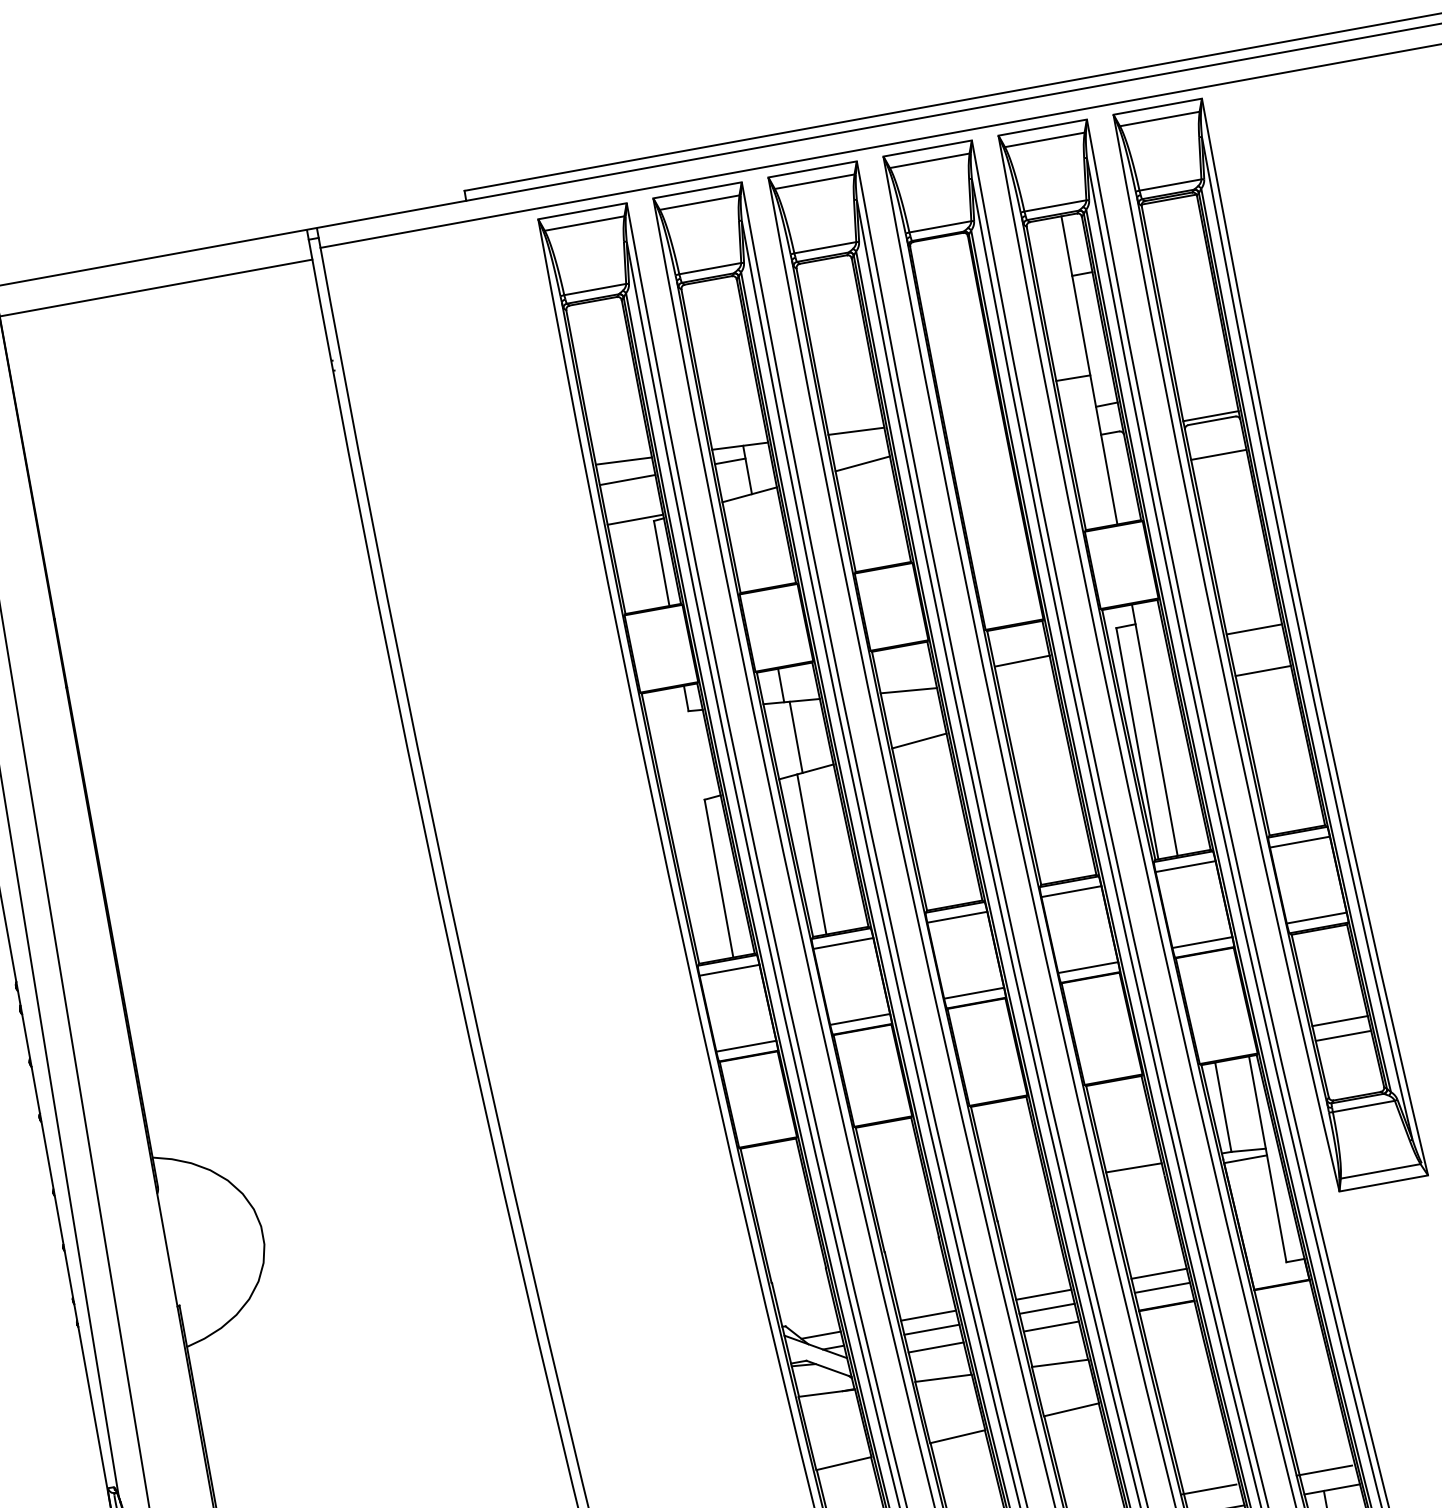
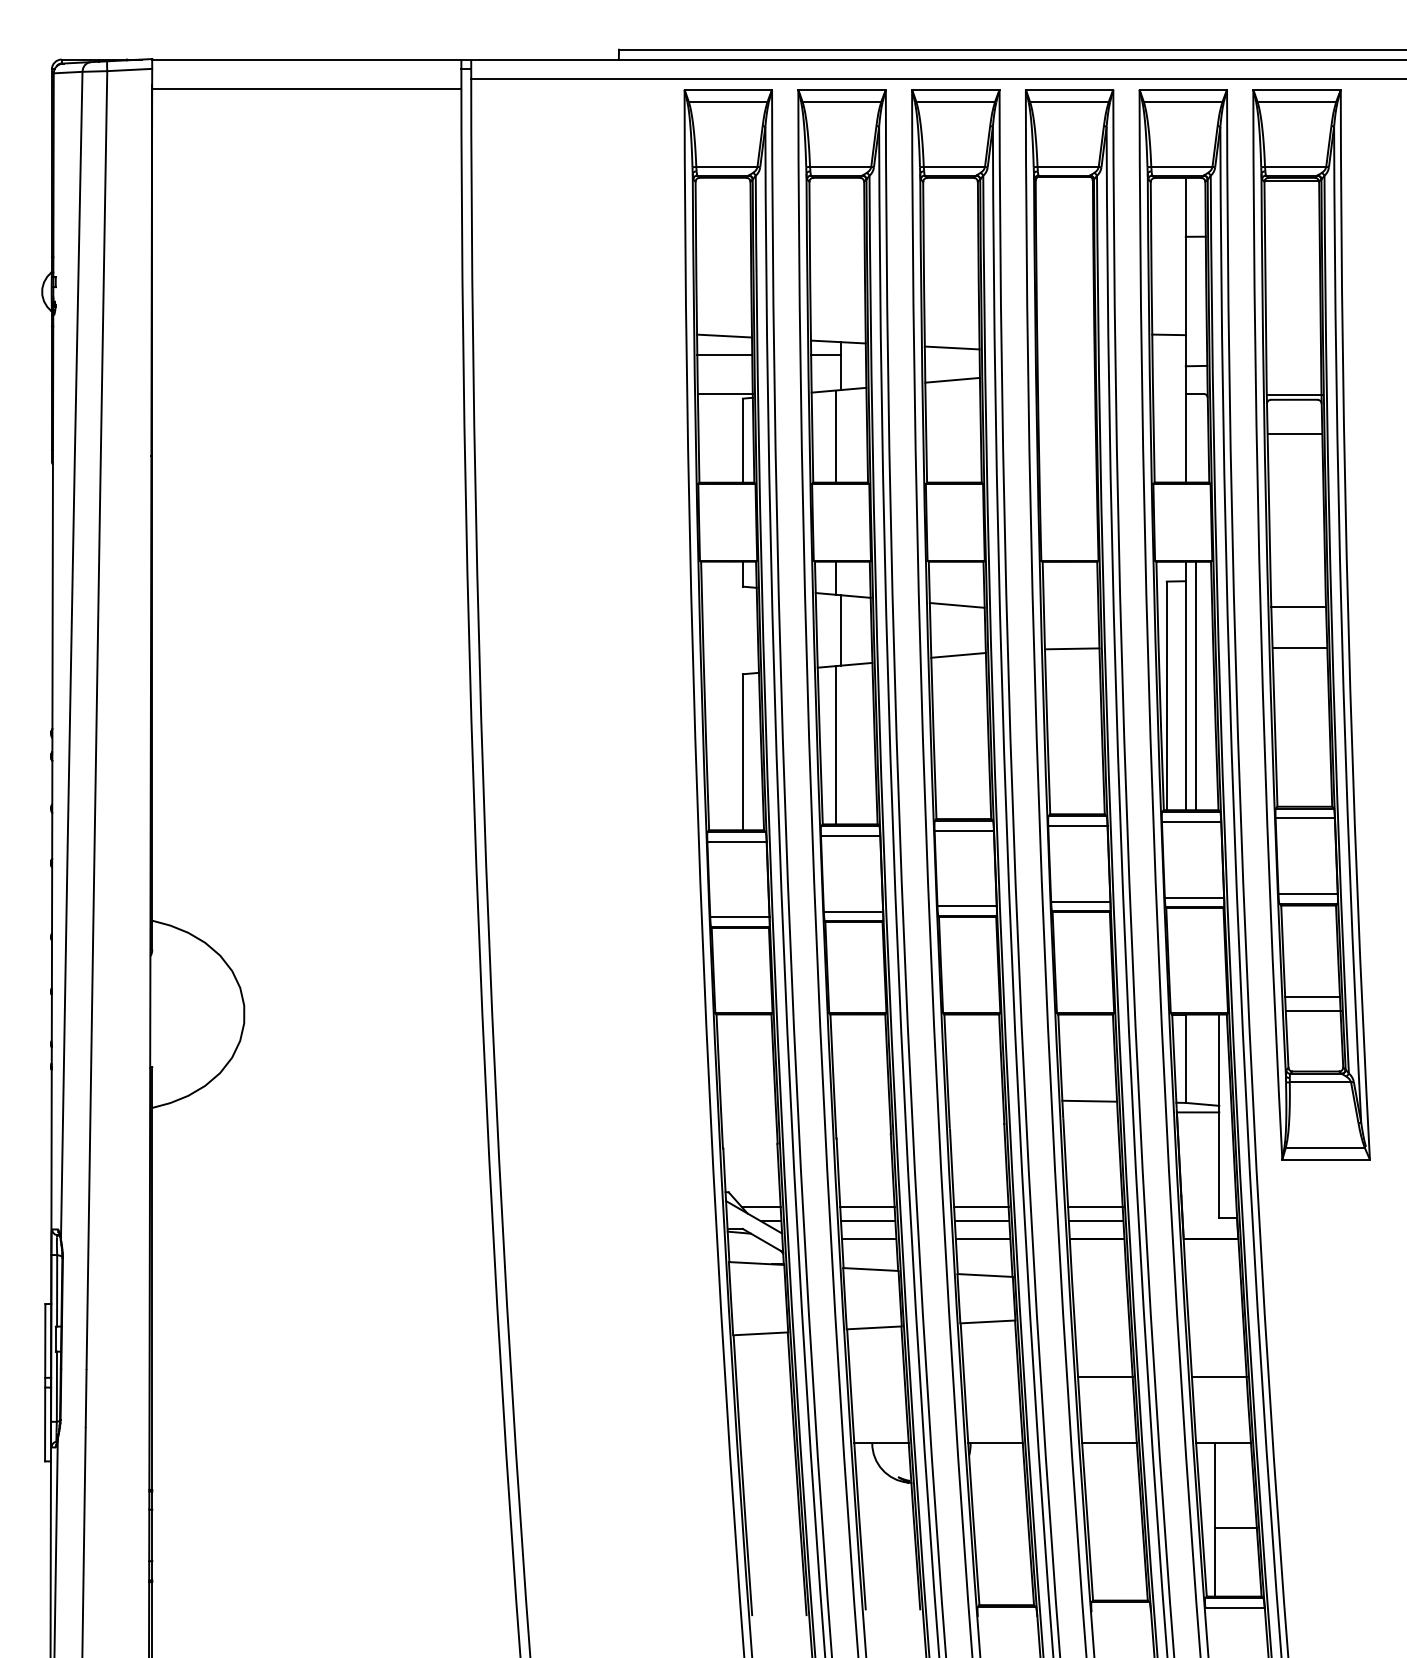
line: (754, 542) -> (835, 436), added
line: (1021, 660) -> (1071, 648), moved
line: (1164, 727) -> (1195, 685), added
line: (1323, 1471) -> (1218, 1377), moved
line: (1208, 1489) -> (1105, 1377), moved

